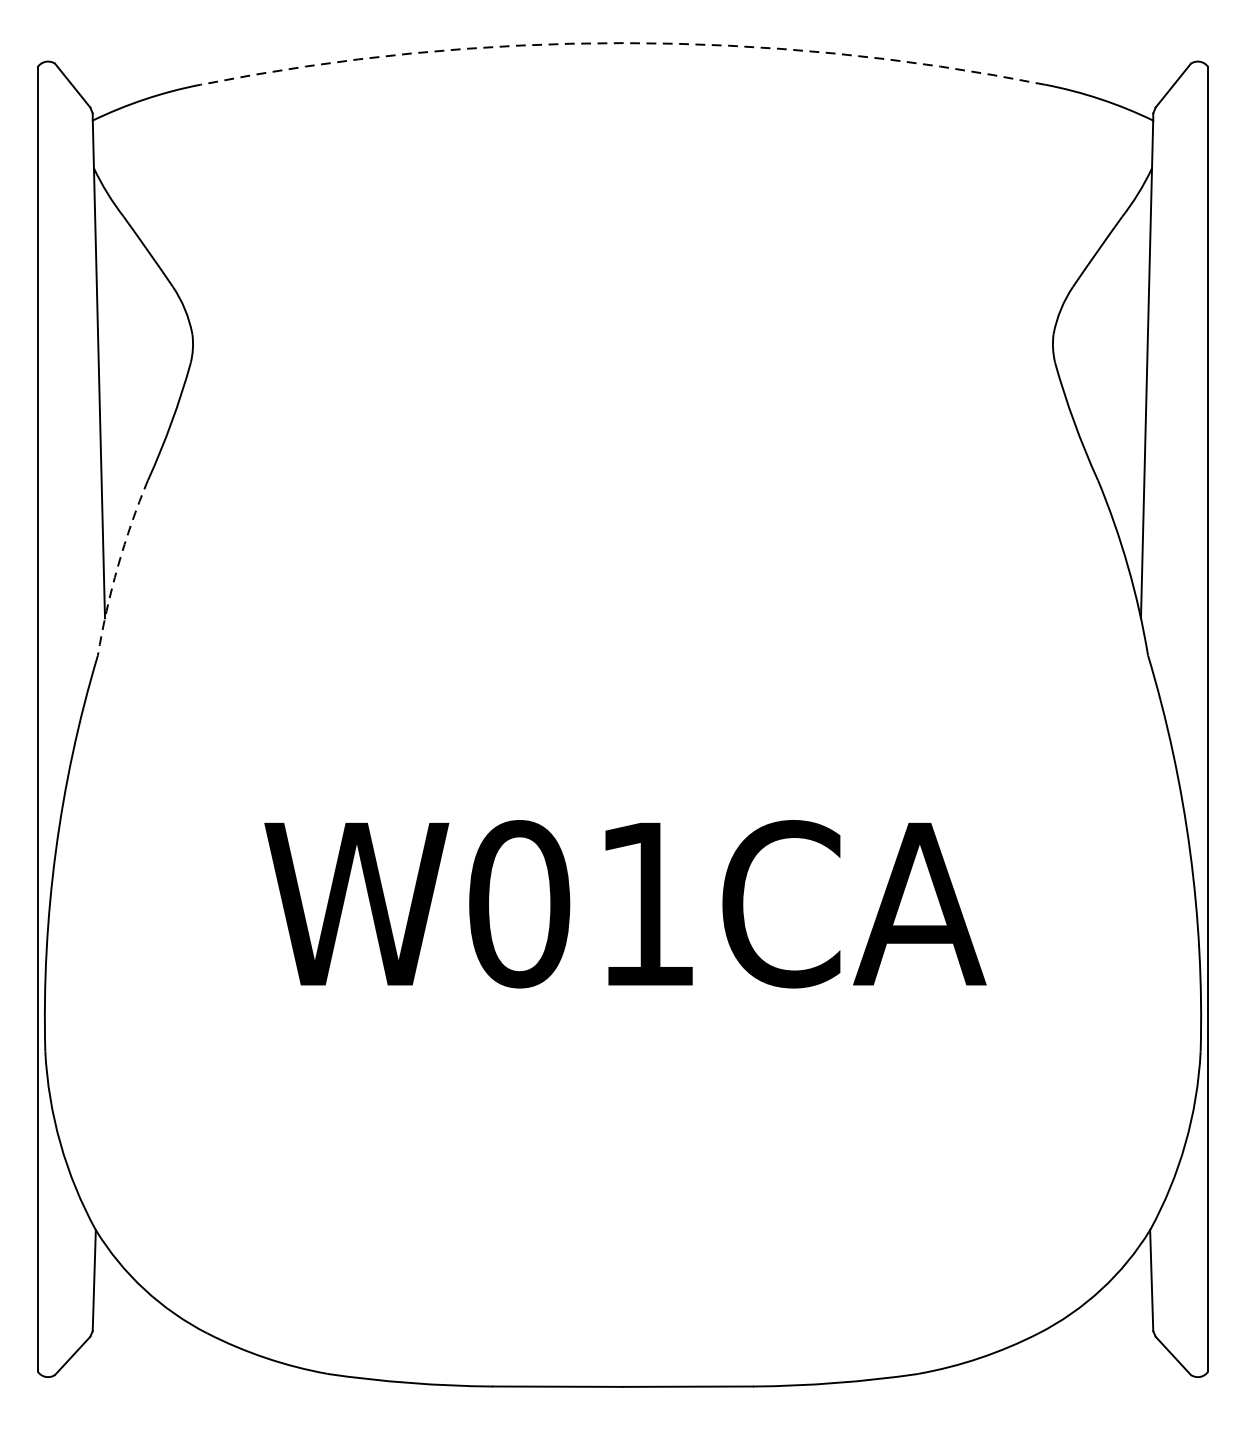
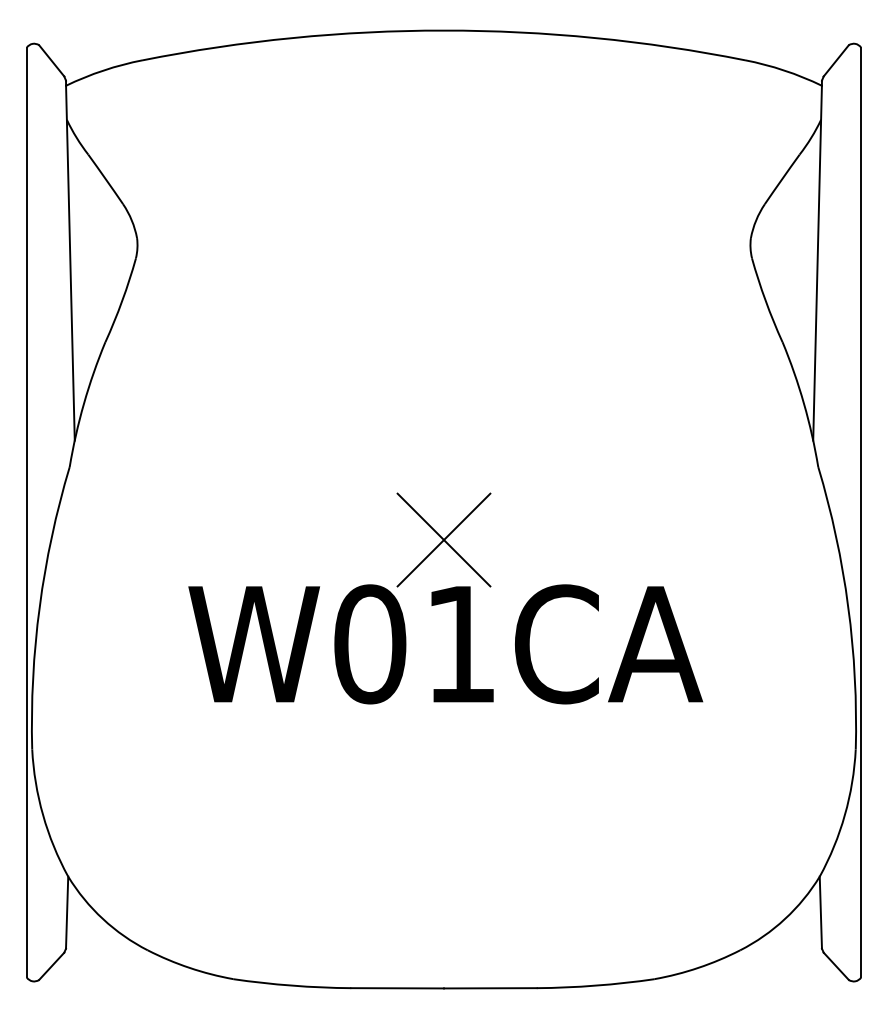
arc: (623, 43) -> (444, 30), dashed -> solid
arc: (118, 566) -> (84, 403), dashed -> solid
part: (622, 757) -> (443, 539), added

